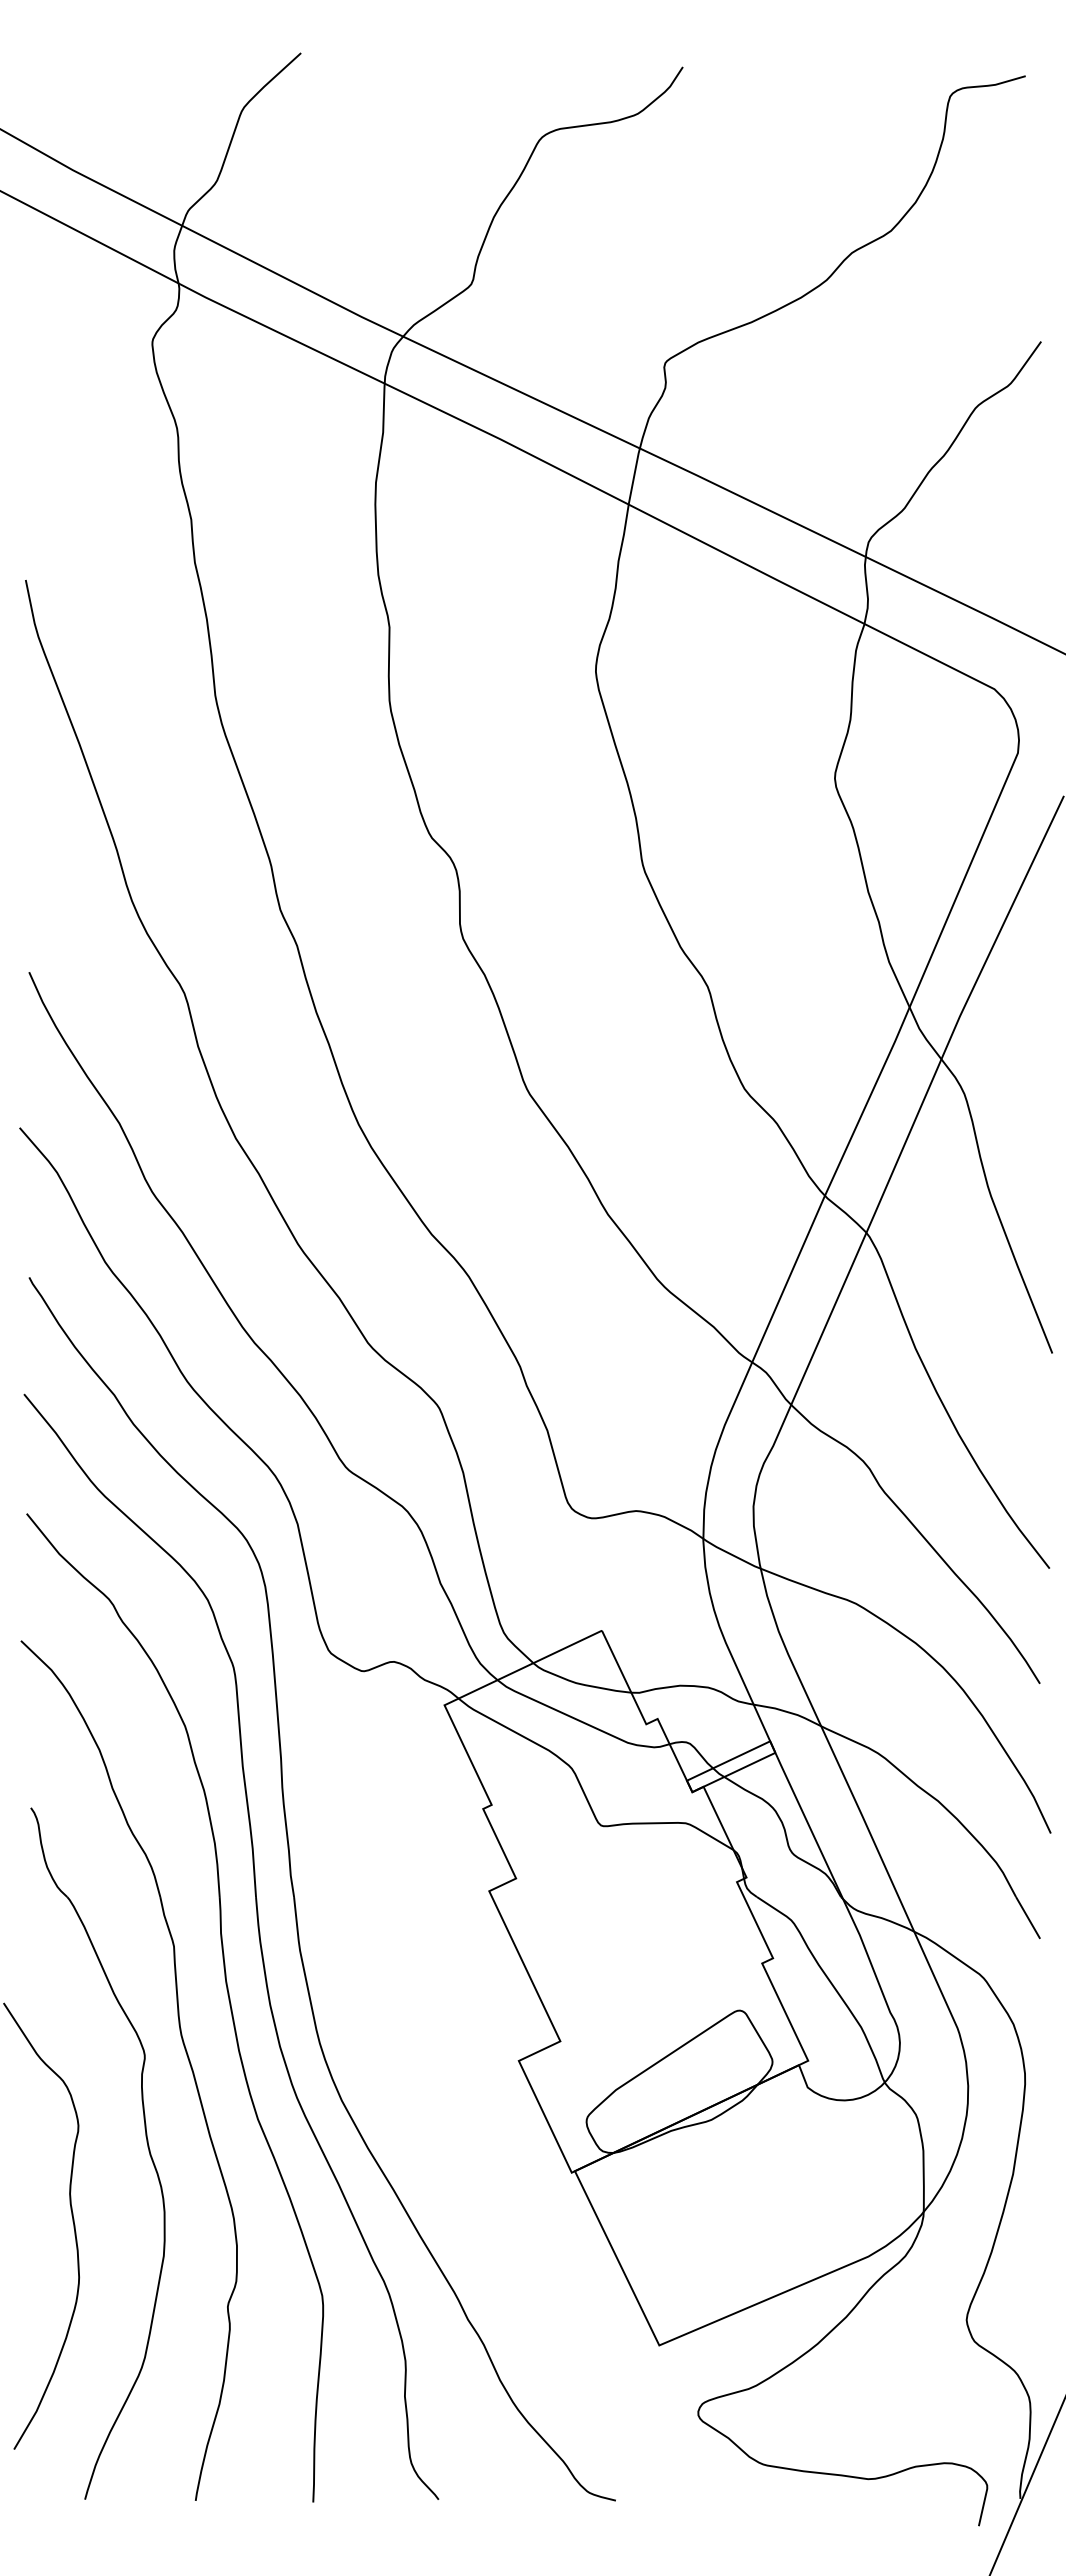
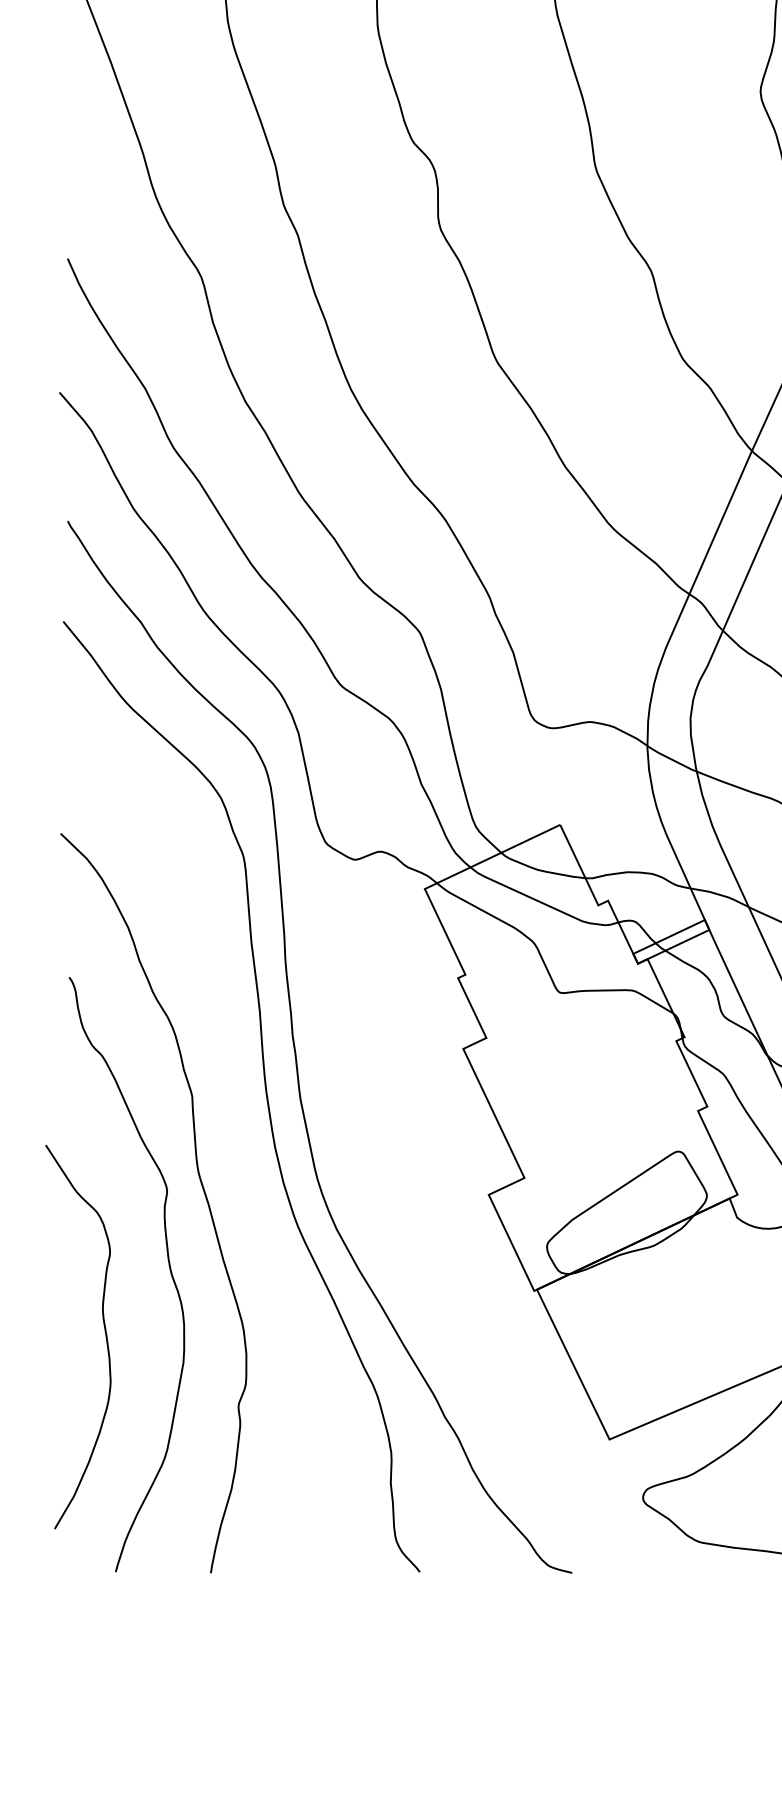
part: (227, 1995) -> (238, 1138), removed

